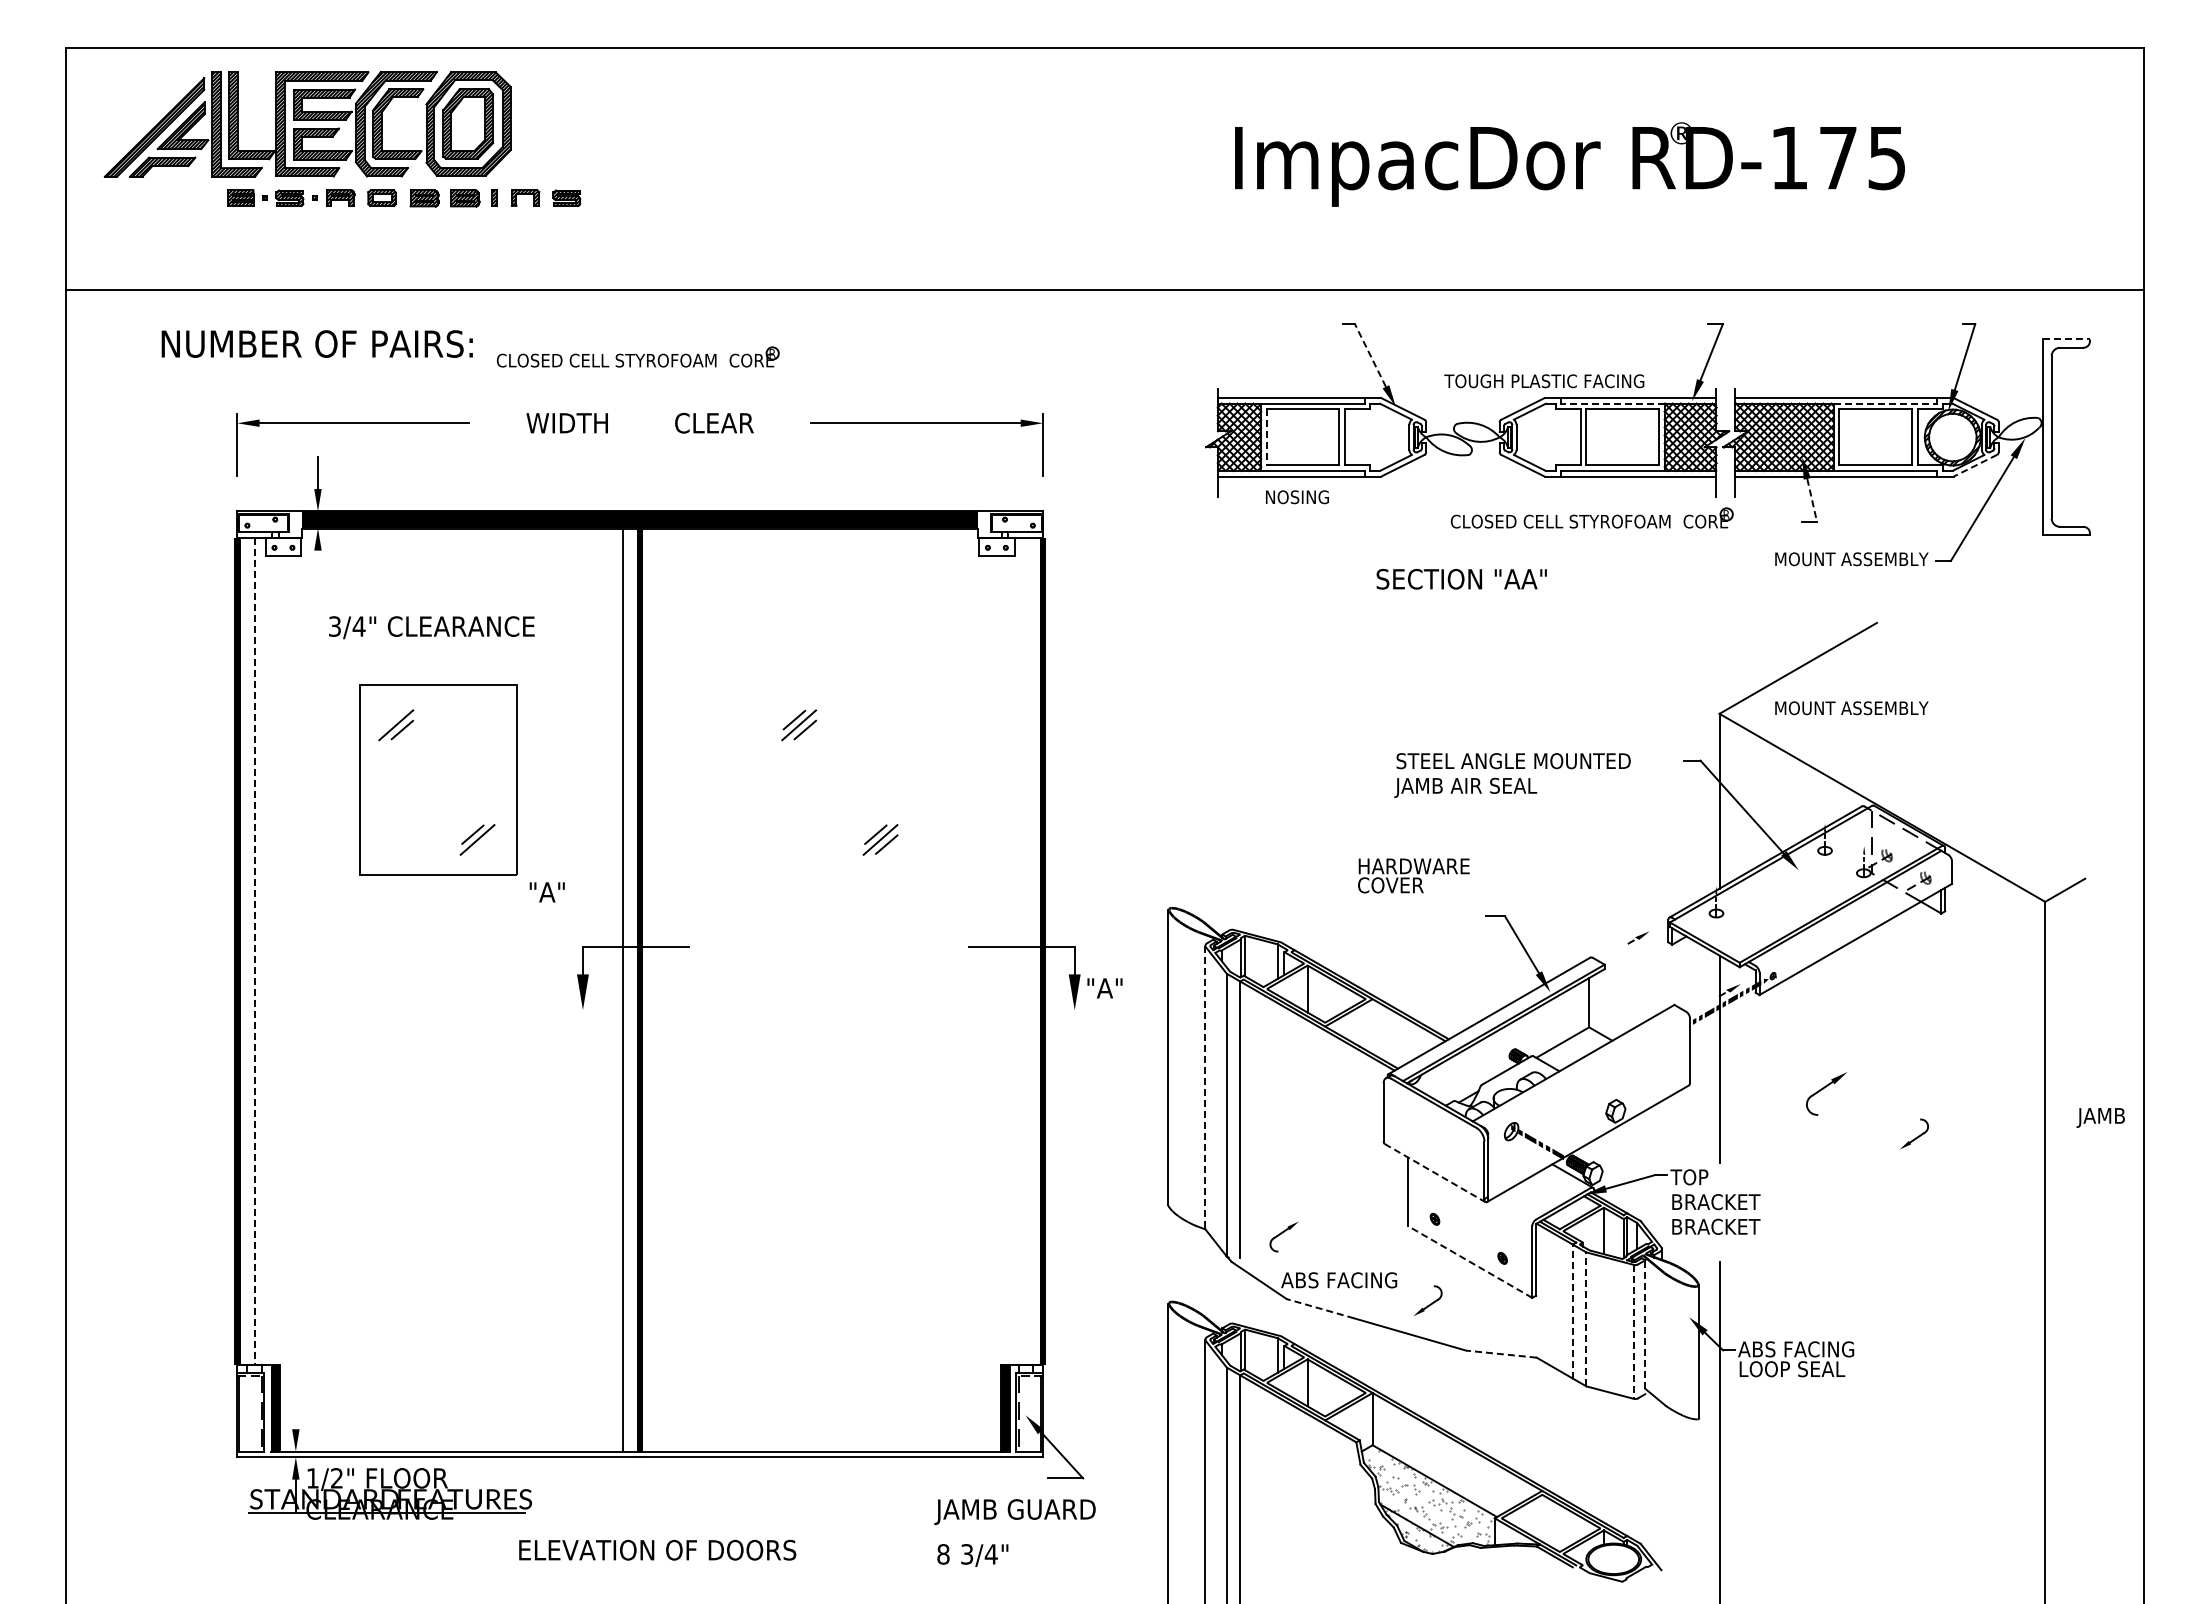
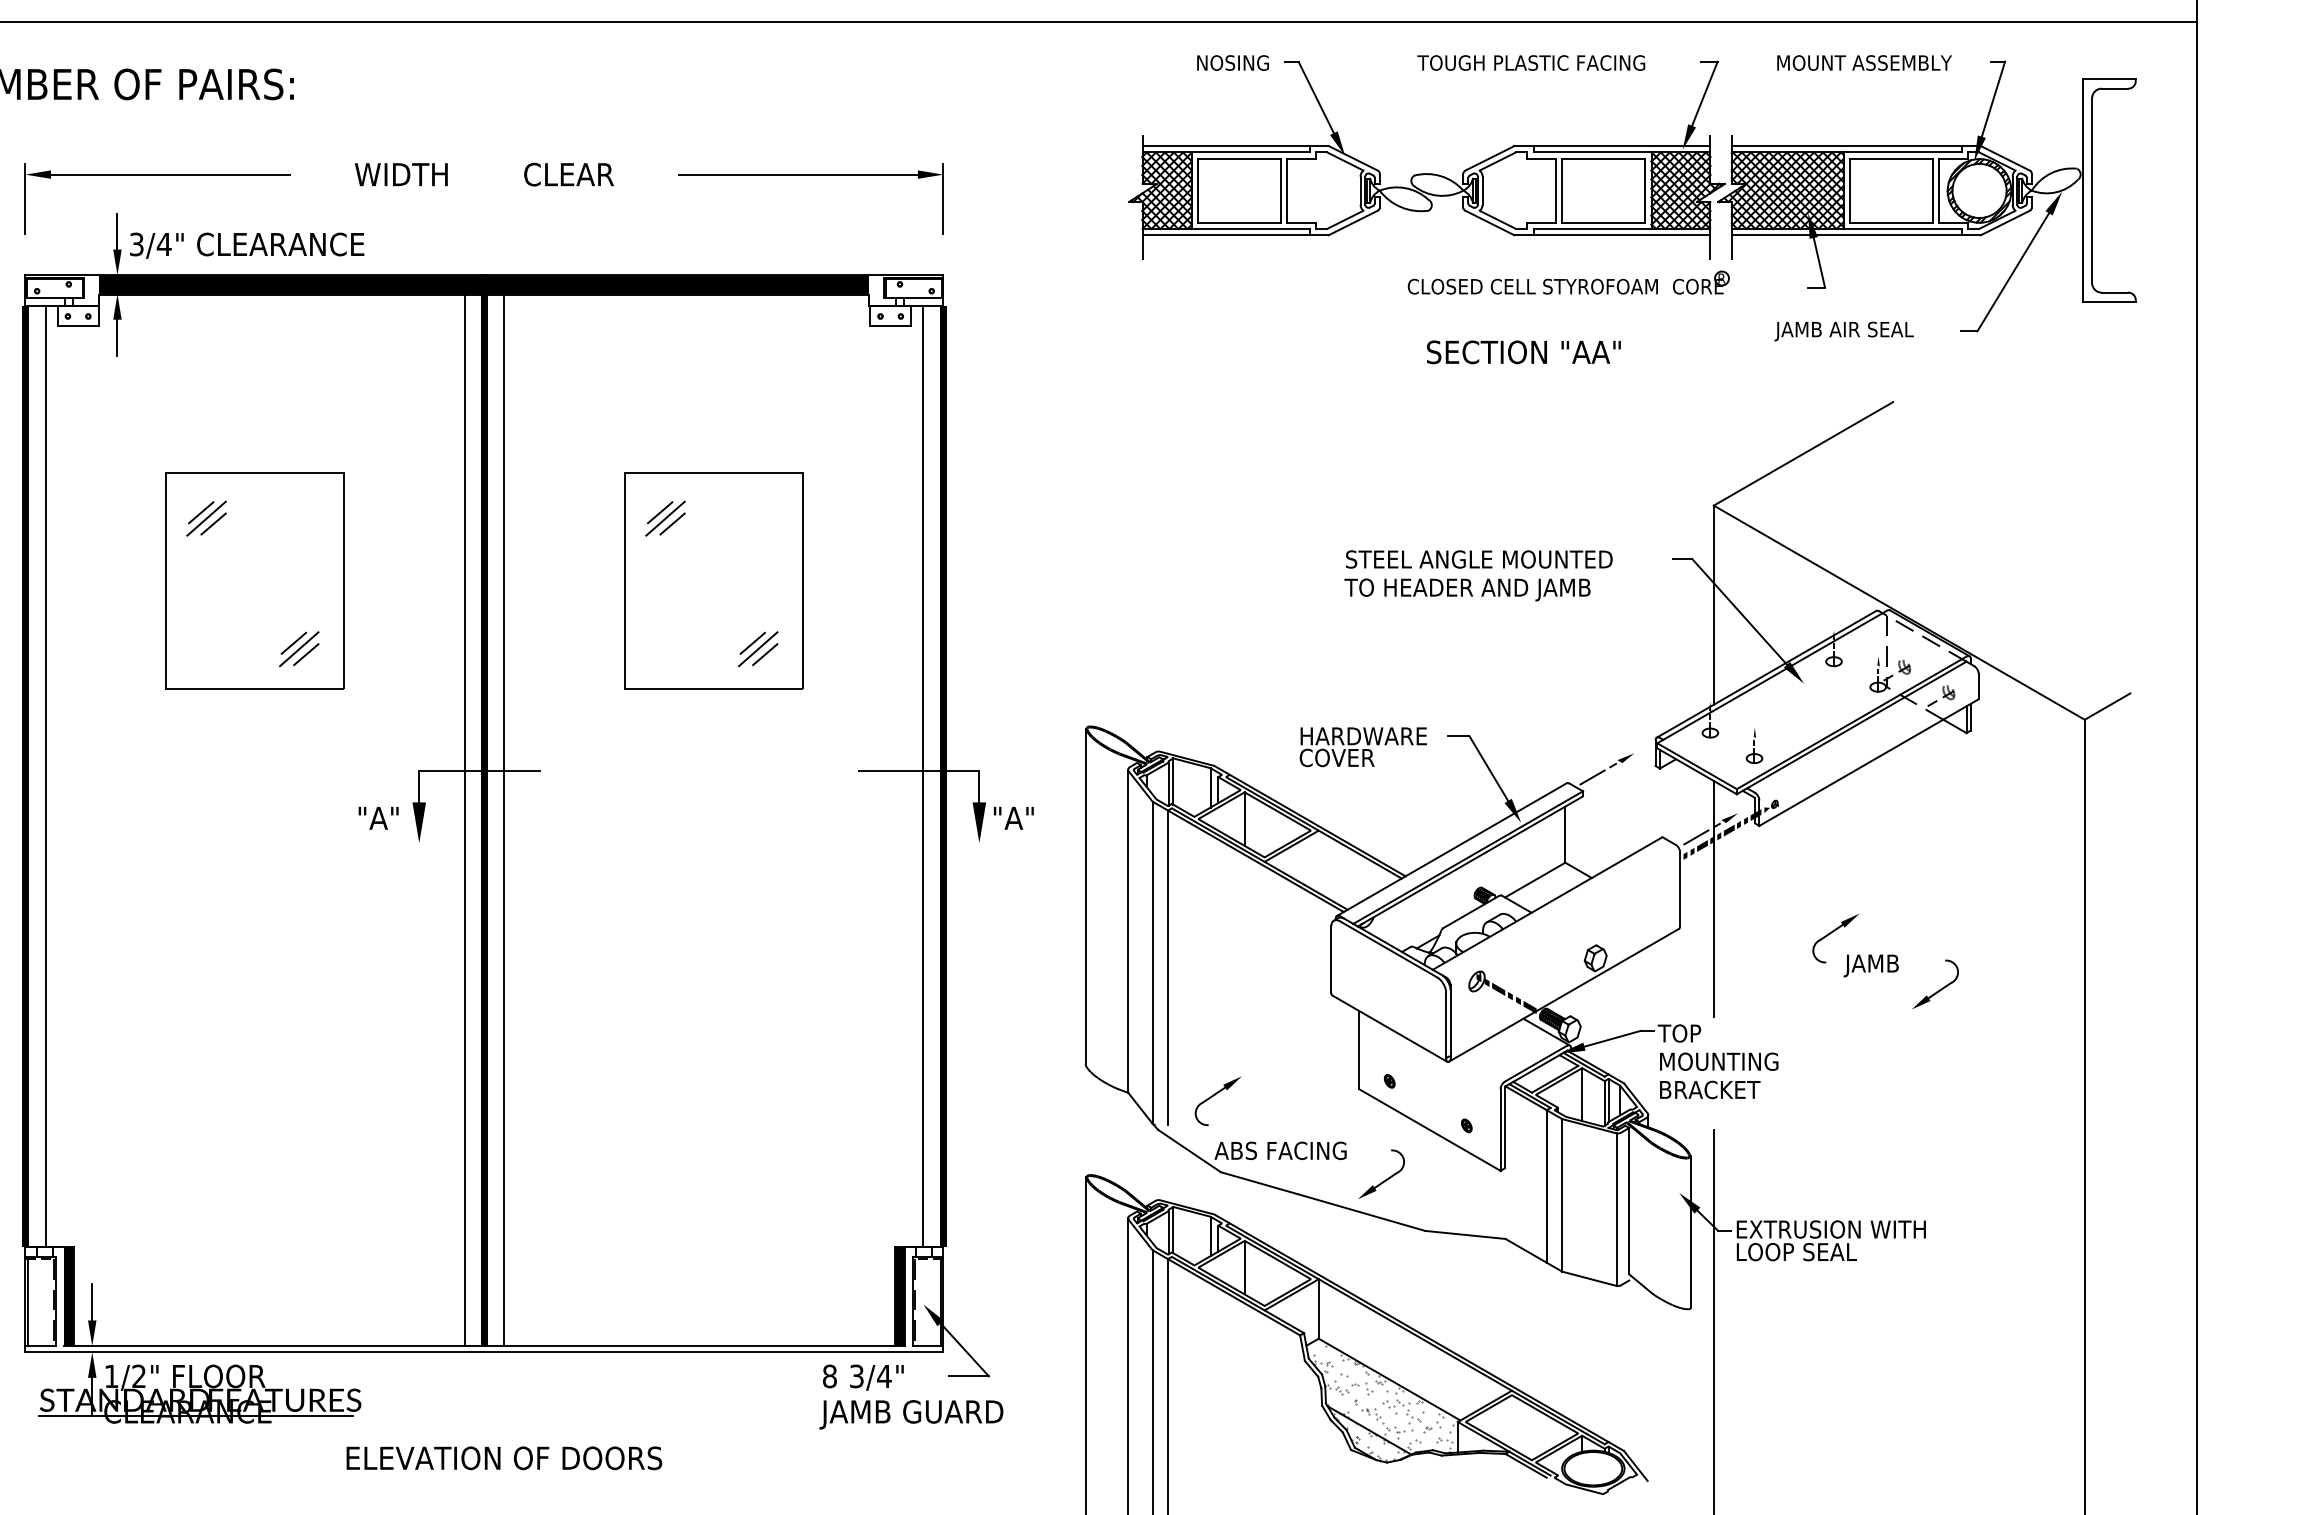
line: (2067, 339) -> (2110, 79), dashed -> solid
line: (1370, 355) -> (1316, 97), dashed -> solid
part: (637, 356) -> (481, 98), removed
text: (1544, 381) -> (1531, 63), moved
line: (1613, 403) -> (1593, 152), dashed -> solid
line: (1885, 403) -> (1902, 152), dashed -> solid
line: (1266, 437) -> (1197, 190), dashed -> solid
line: (1975, 465) -> (2005, 222), dashed -> solid
text: (1297, 497) -> (1233, 63), moved
line: (1812, 501) -> (1819, 263), dashed -> solid
text: (1850, 560) -> (1863, 330), MOUNT ASSEMBLY -> JAMB AIR SEAL
line: (317, 566) -> (116, 337), added
text: (1461, 578) -> (1523, 351), moved
text: (431, 627) -> (246, 245), moved
text: (1851, 708) -> (1864, 63), moved
line: (391, 719) -> (201, 512), added
part: (841, 779) -> (713, 580), added
text: (1502, 787) -> (1466, 589), JAMB AIR SEAL -> TO HEADER AND JAMB
line: (483, 844) -> (305, 654), added
text: (1413, 875) -> (1362, 746), moved
text: (546, 892) -> (377, 818), moved
part: (1754, 924) -> (1753, 745), added
line: (1025, 951) -> (923, 776), added
line: (255, 952) -> (46, 777), dashed -> solid
line: (1612, 952) -> (1591, 777), added
line: (656, 989) -> (503, 819), added
line: (1703, 1005) -> (1695, 837), added
line: (1205, 1087) -> (1128, 931), dashed -> solid
text: (2100, 1117) -> (1870, 965), moved
part: (1914, 1133) -> (1935, 983), size x1.43
line: (1435, 1173) -> (1390, 1029), dashed -> solid
text: (1725, 1202) -> (1720, 1062), BRACKET -> MOUNTING
part: (1283, 1236) -> (1217, 1100), size x1.43
line: (1470, 1262) -> (1430, 1130), dashed -> solid
part: (1427, 1300) -> (1381, 1173), size x1.43
line: (1319, 1308) -> (1258, 1182), dashed -> solid
line: (1572, 1311) -> (1546, 1186), dashed -> solid
line: (1586, 1319) -> (1562, 1195), dashed -> solid
line: (1645, 1324) -> (1629, 1201), dashed -> solid
line: (1634, 1331) -> (1616, 1209), dashed -> solid
text: (1821, 1349) -> (1829, 1229), ABS FACING -> EXTRUSION WITH
line: (1500, 1354) -> (1464, 1235), dashed -> solid
line: (295, 1413) -> (91, 1302), added
text: (972, 1555) -> (862, 1377), moved

